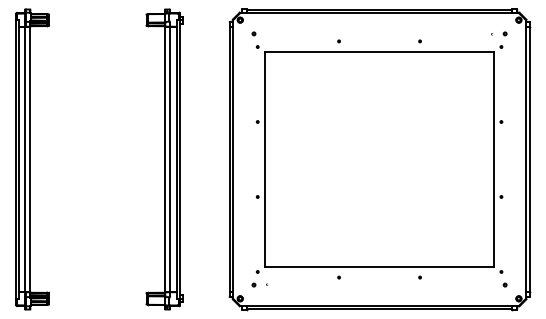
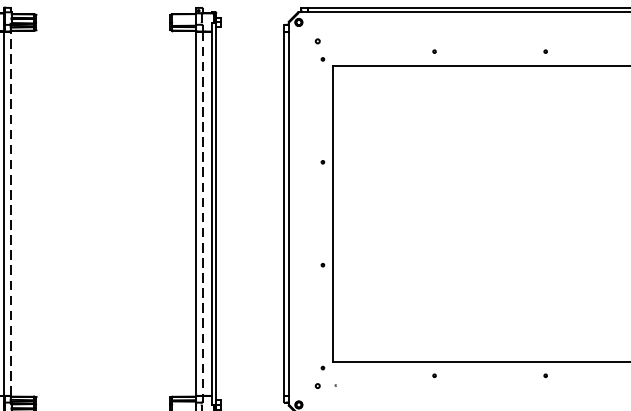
line: (30, 159) -> (11, 213), solid -> dashed
line: (170, 159) -> (203, 213), solid -> dashed

